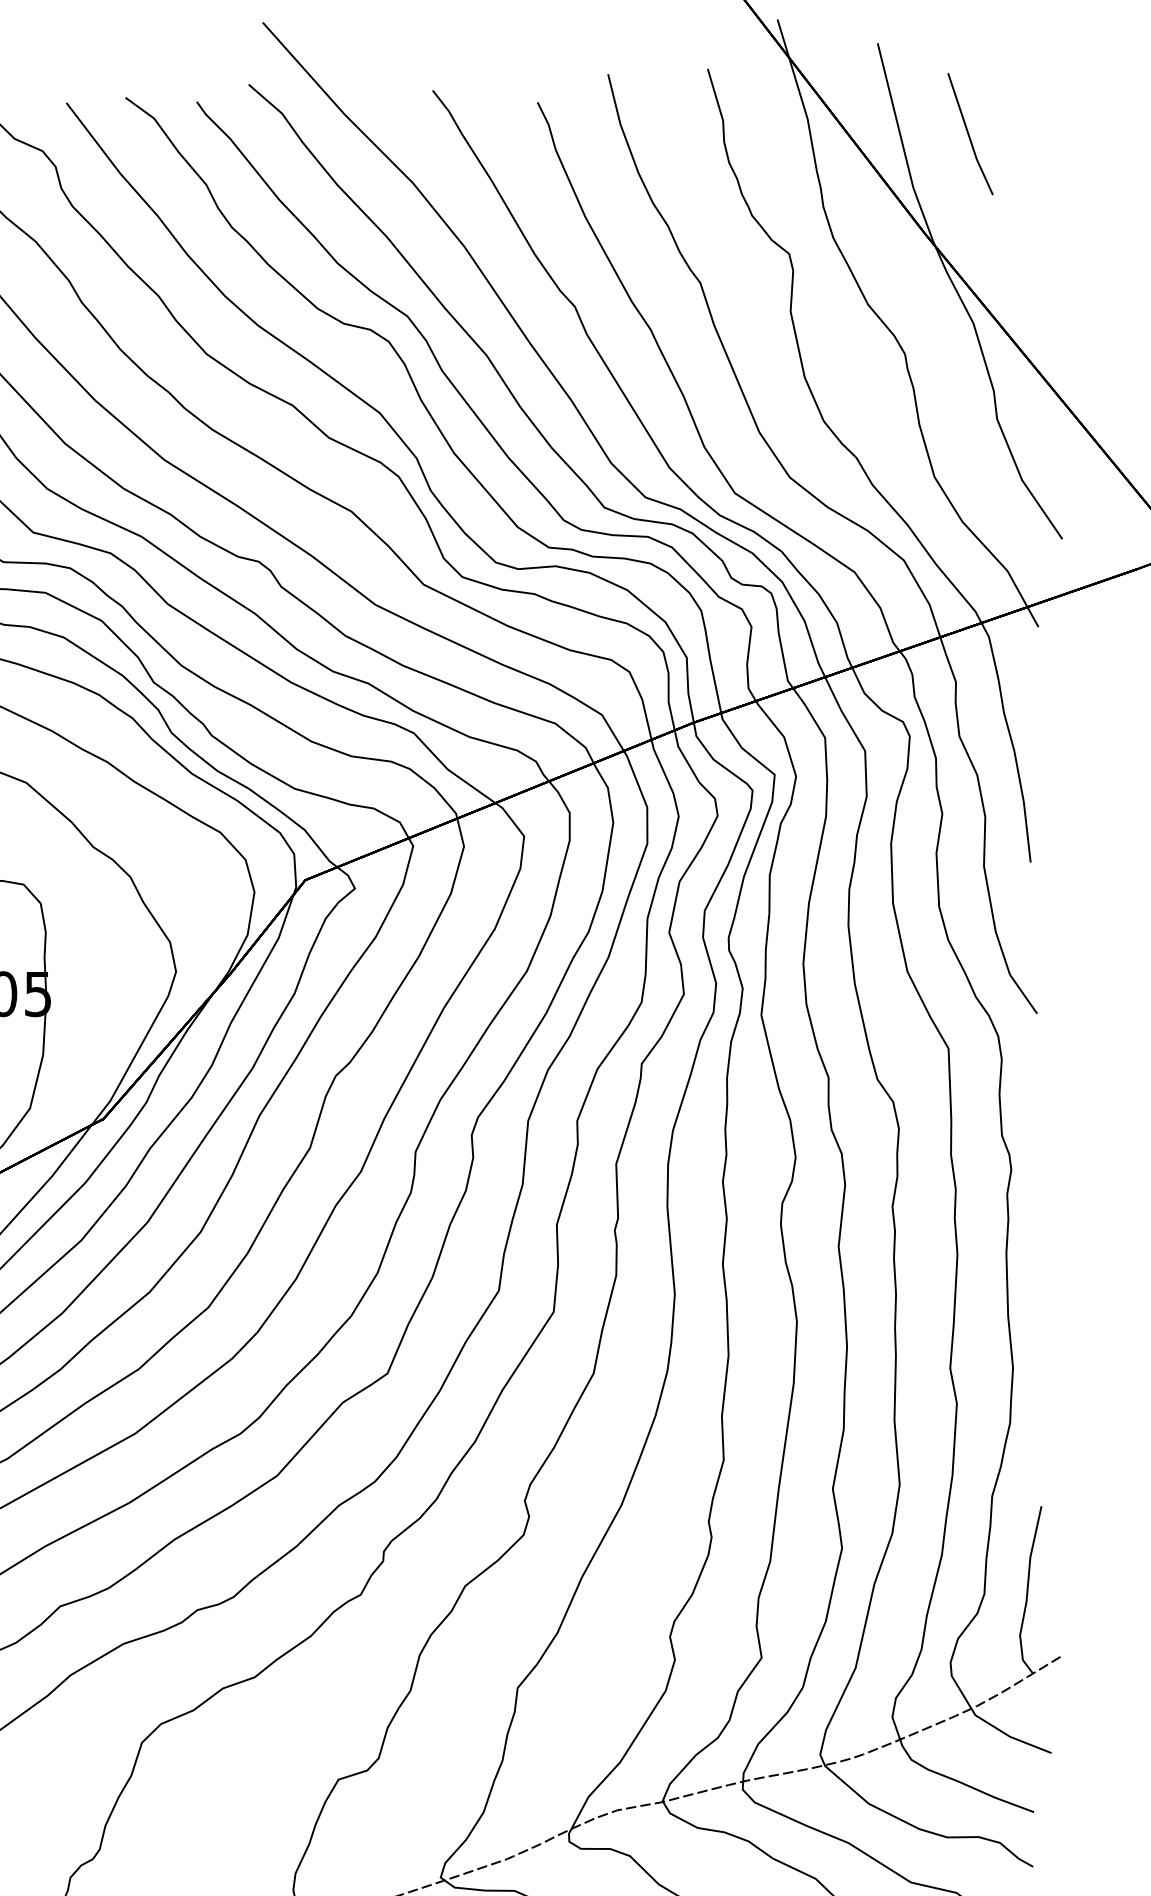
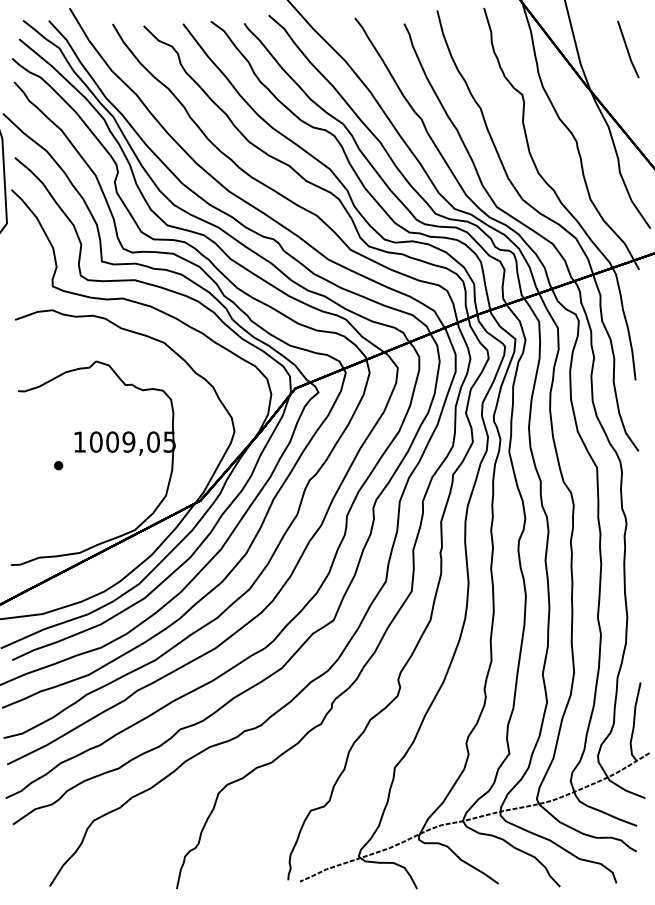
line: (970, 134) -> (628, 49), moved

